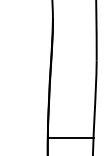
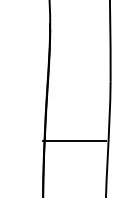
line: (70, 137) -> (74, 140), moved

